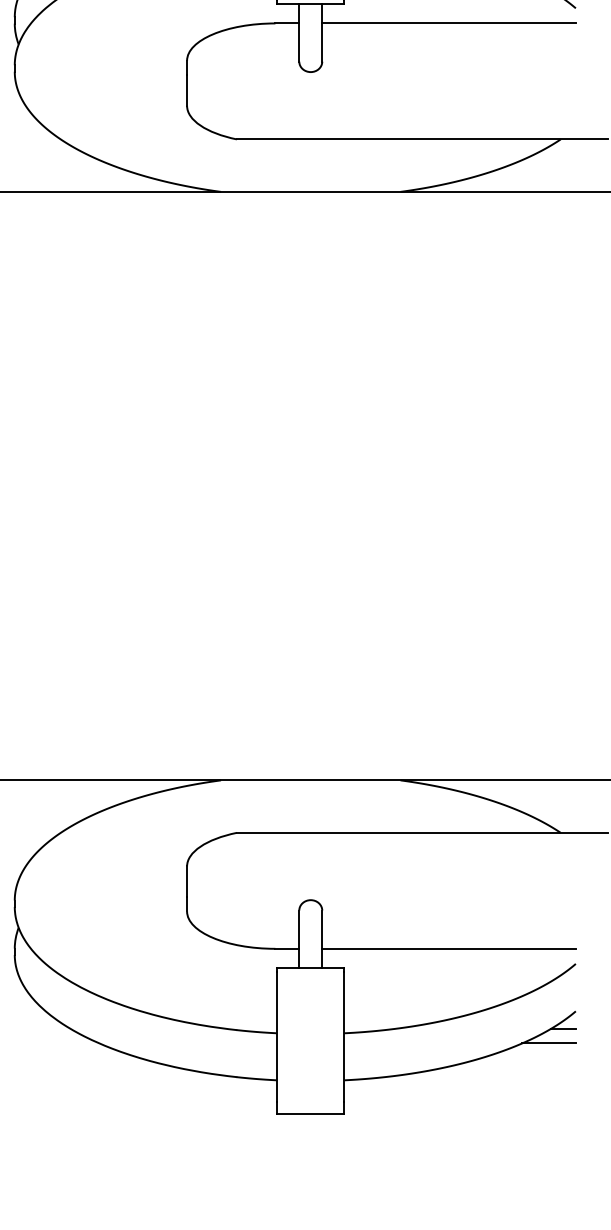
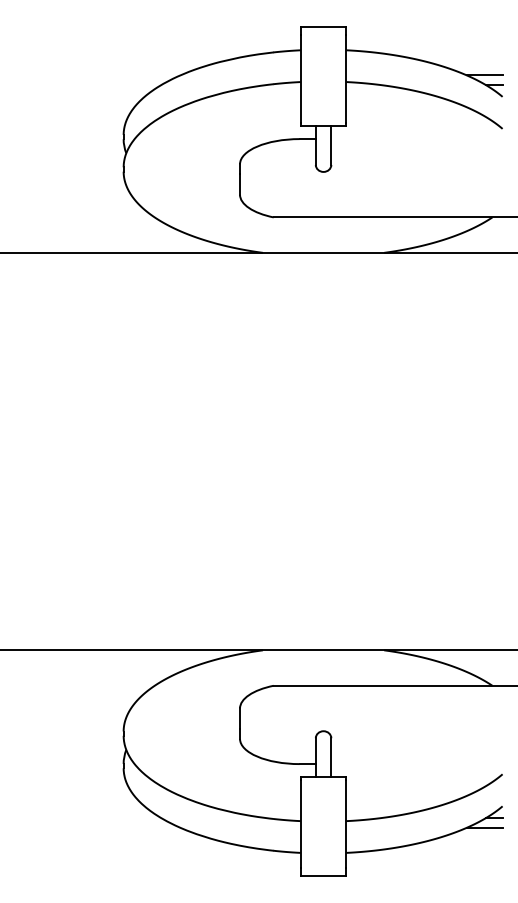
line: (448, 24) -> (416, 139), removed
line: (448, 949) -> (416, 764), removed

